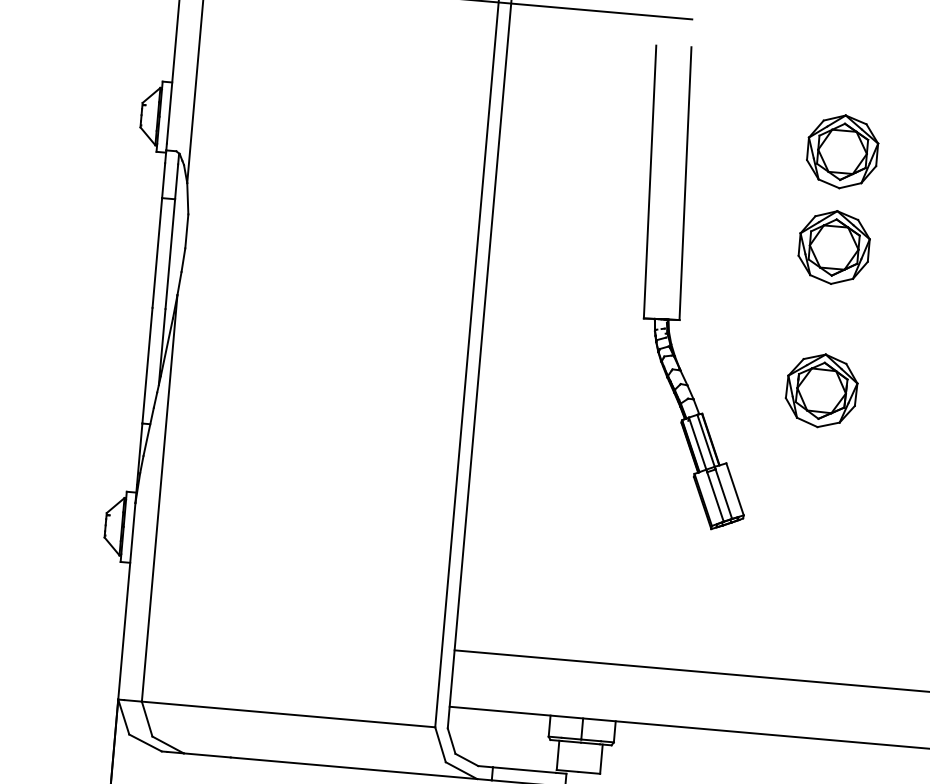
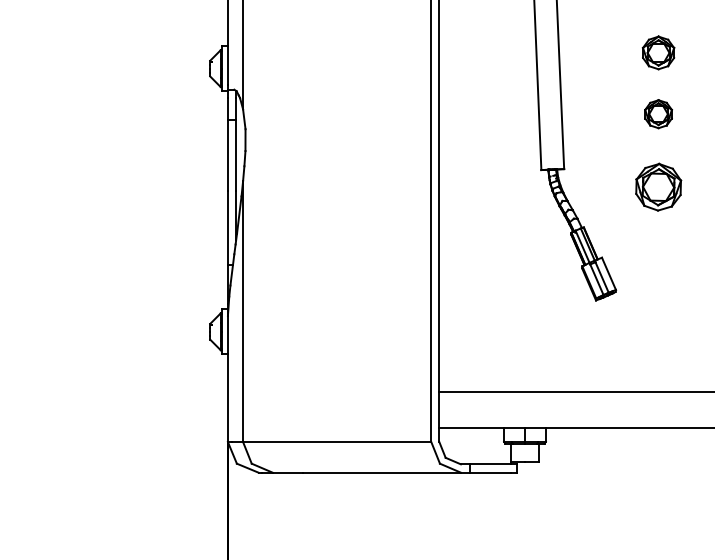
part: (842, 151) -> (658, 52), size x0.7
part: (834, 246) -> (658, 113), size x0.6
part: (821, 389) -> (658, 186), moved

